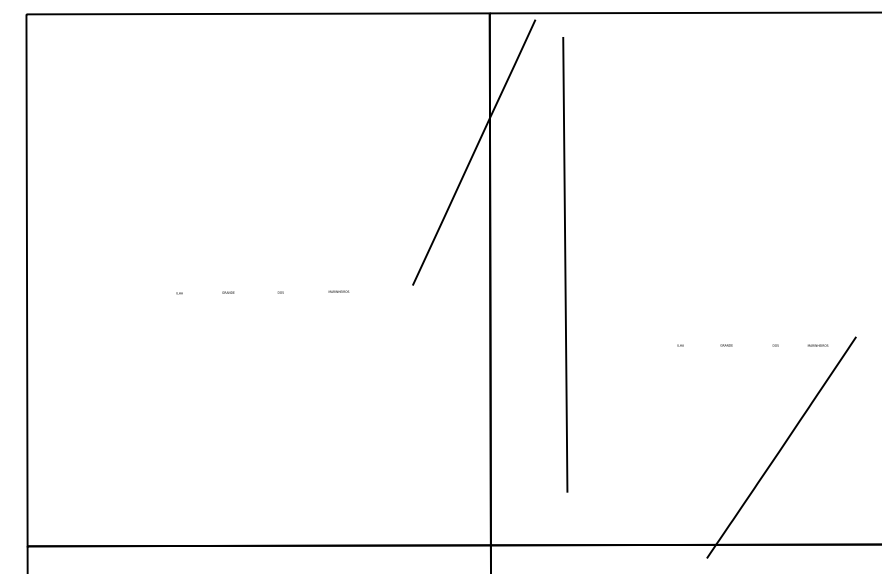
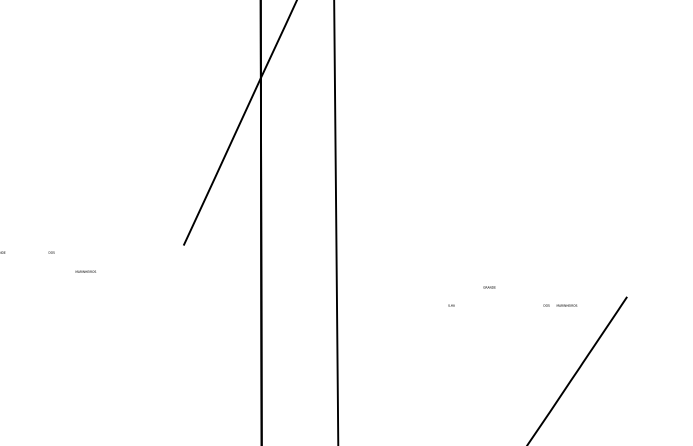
text: (338, 291) -> (85, 271), moved
text: (726, 345) -> (489, 287), moved
text: (817, 345) -> (566, 305), moved

